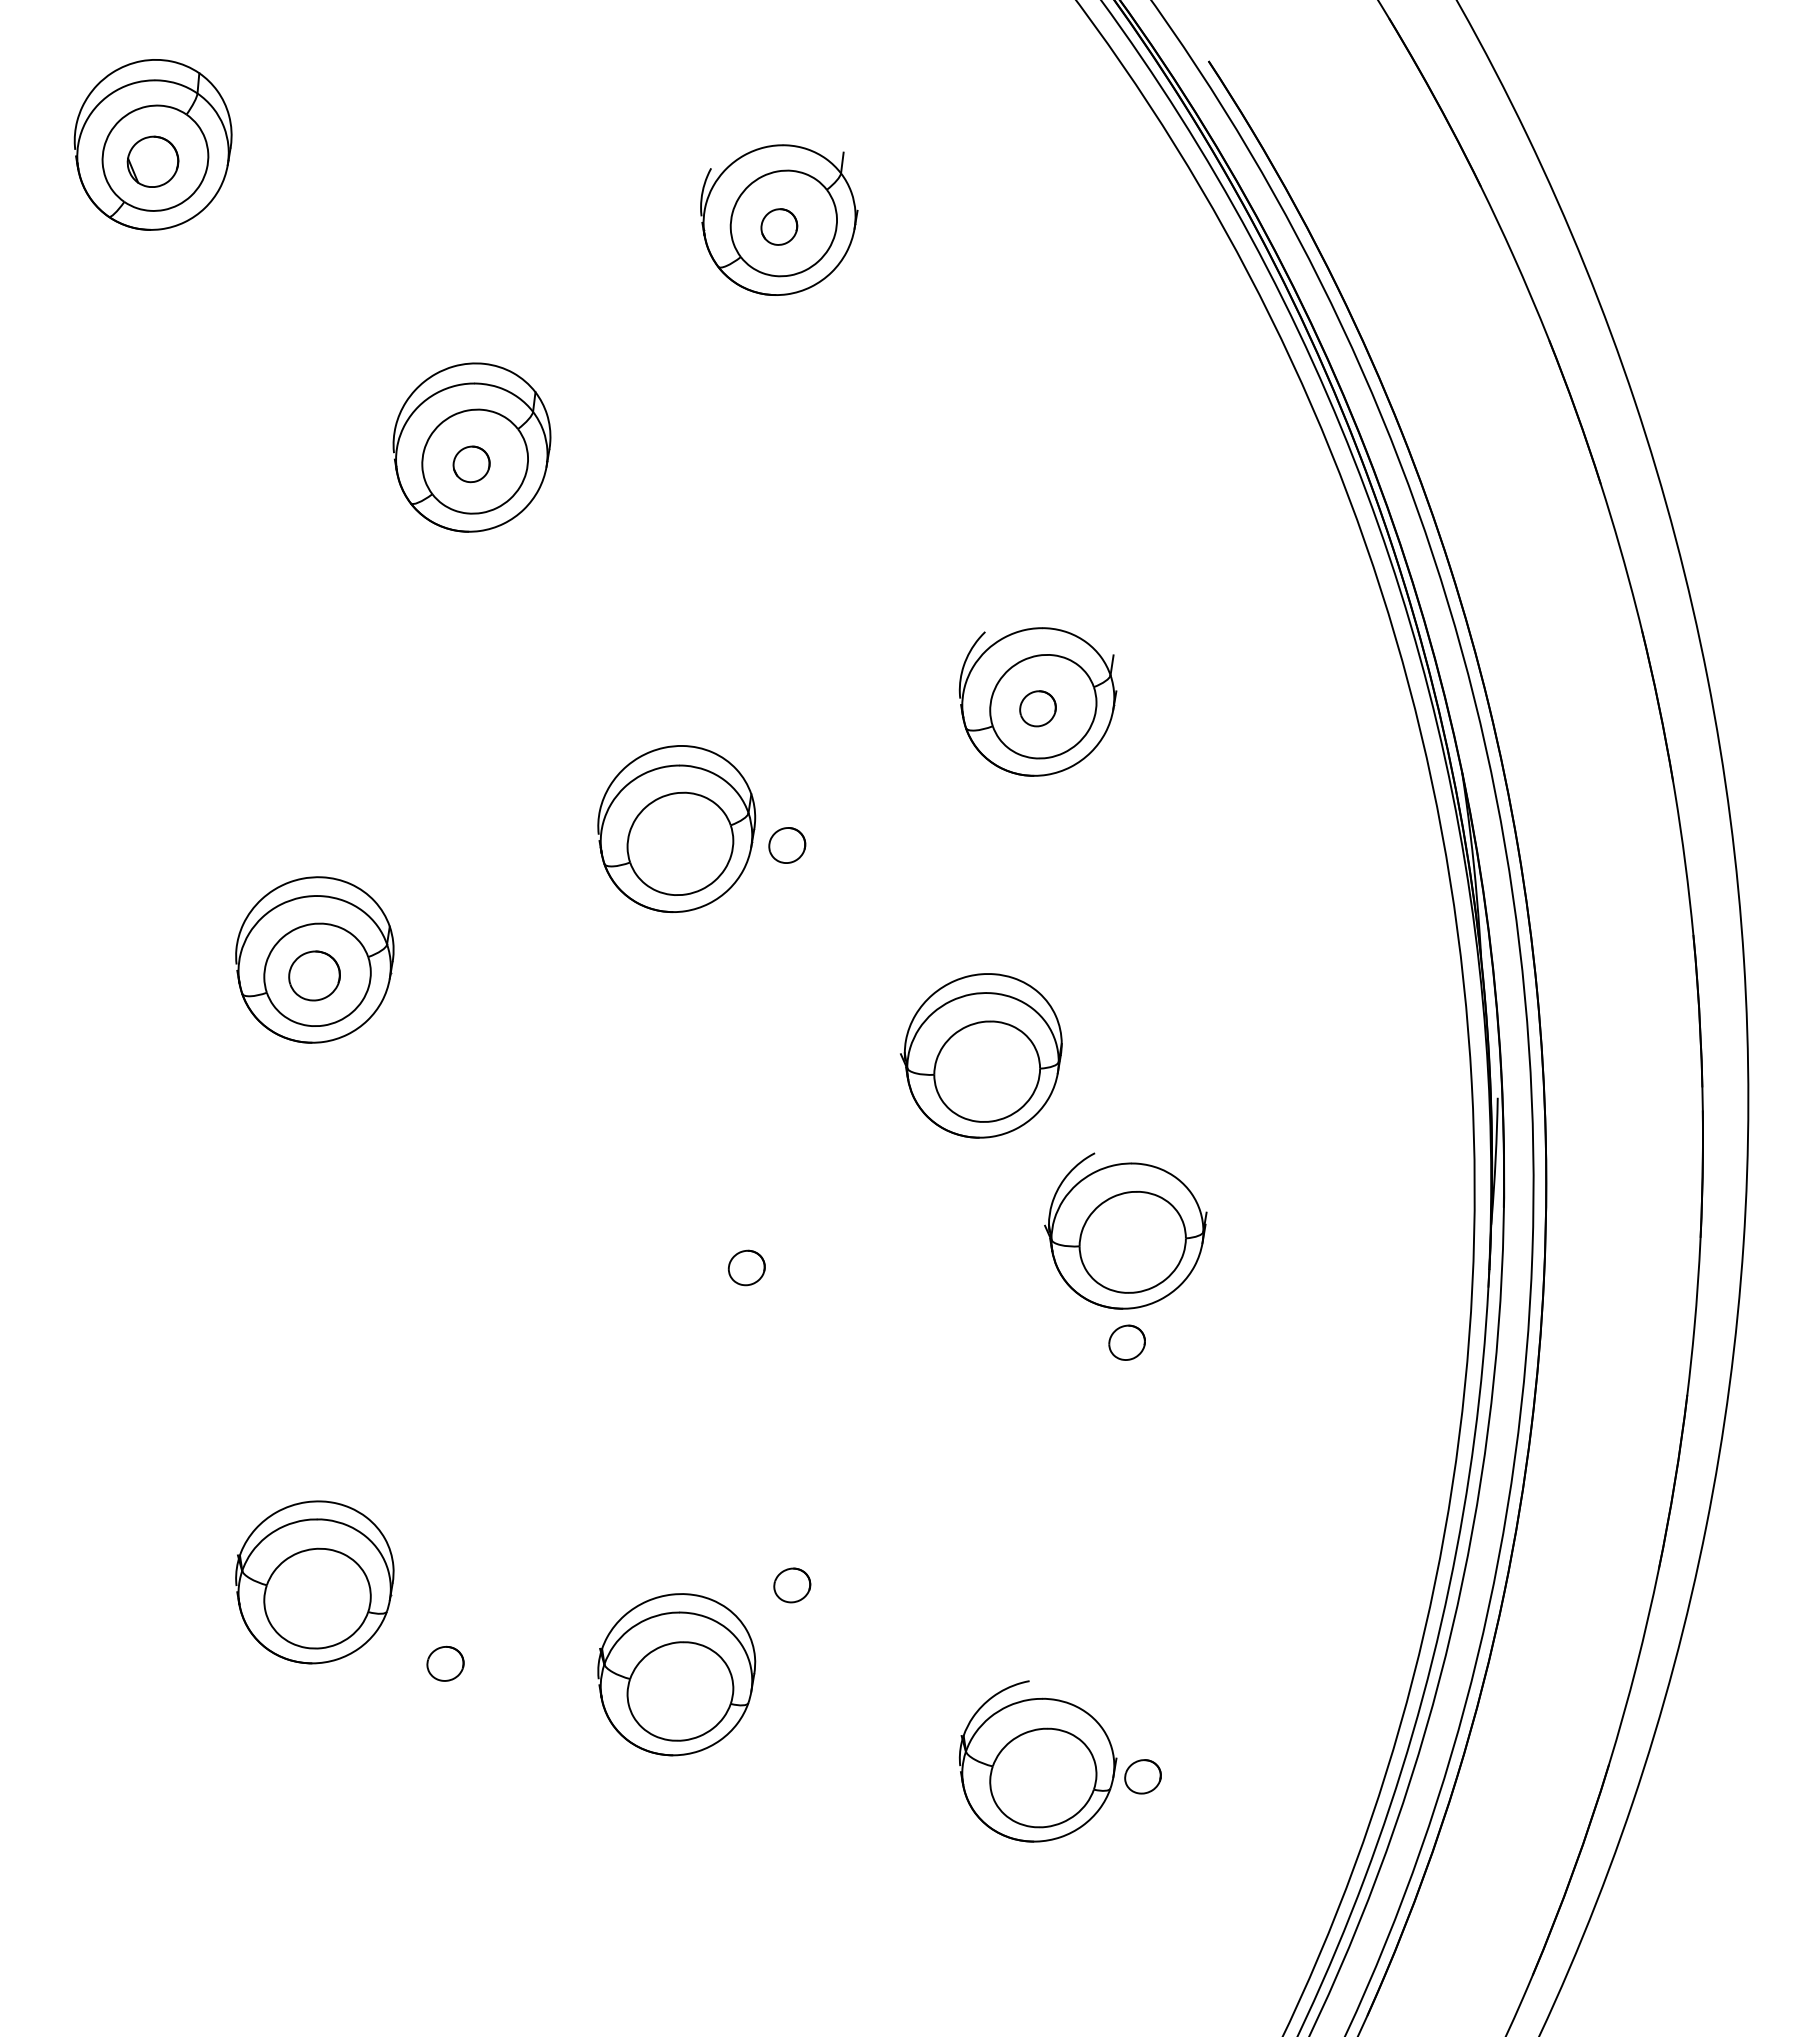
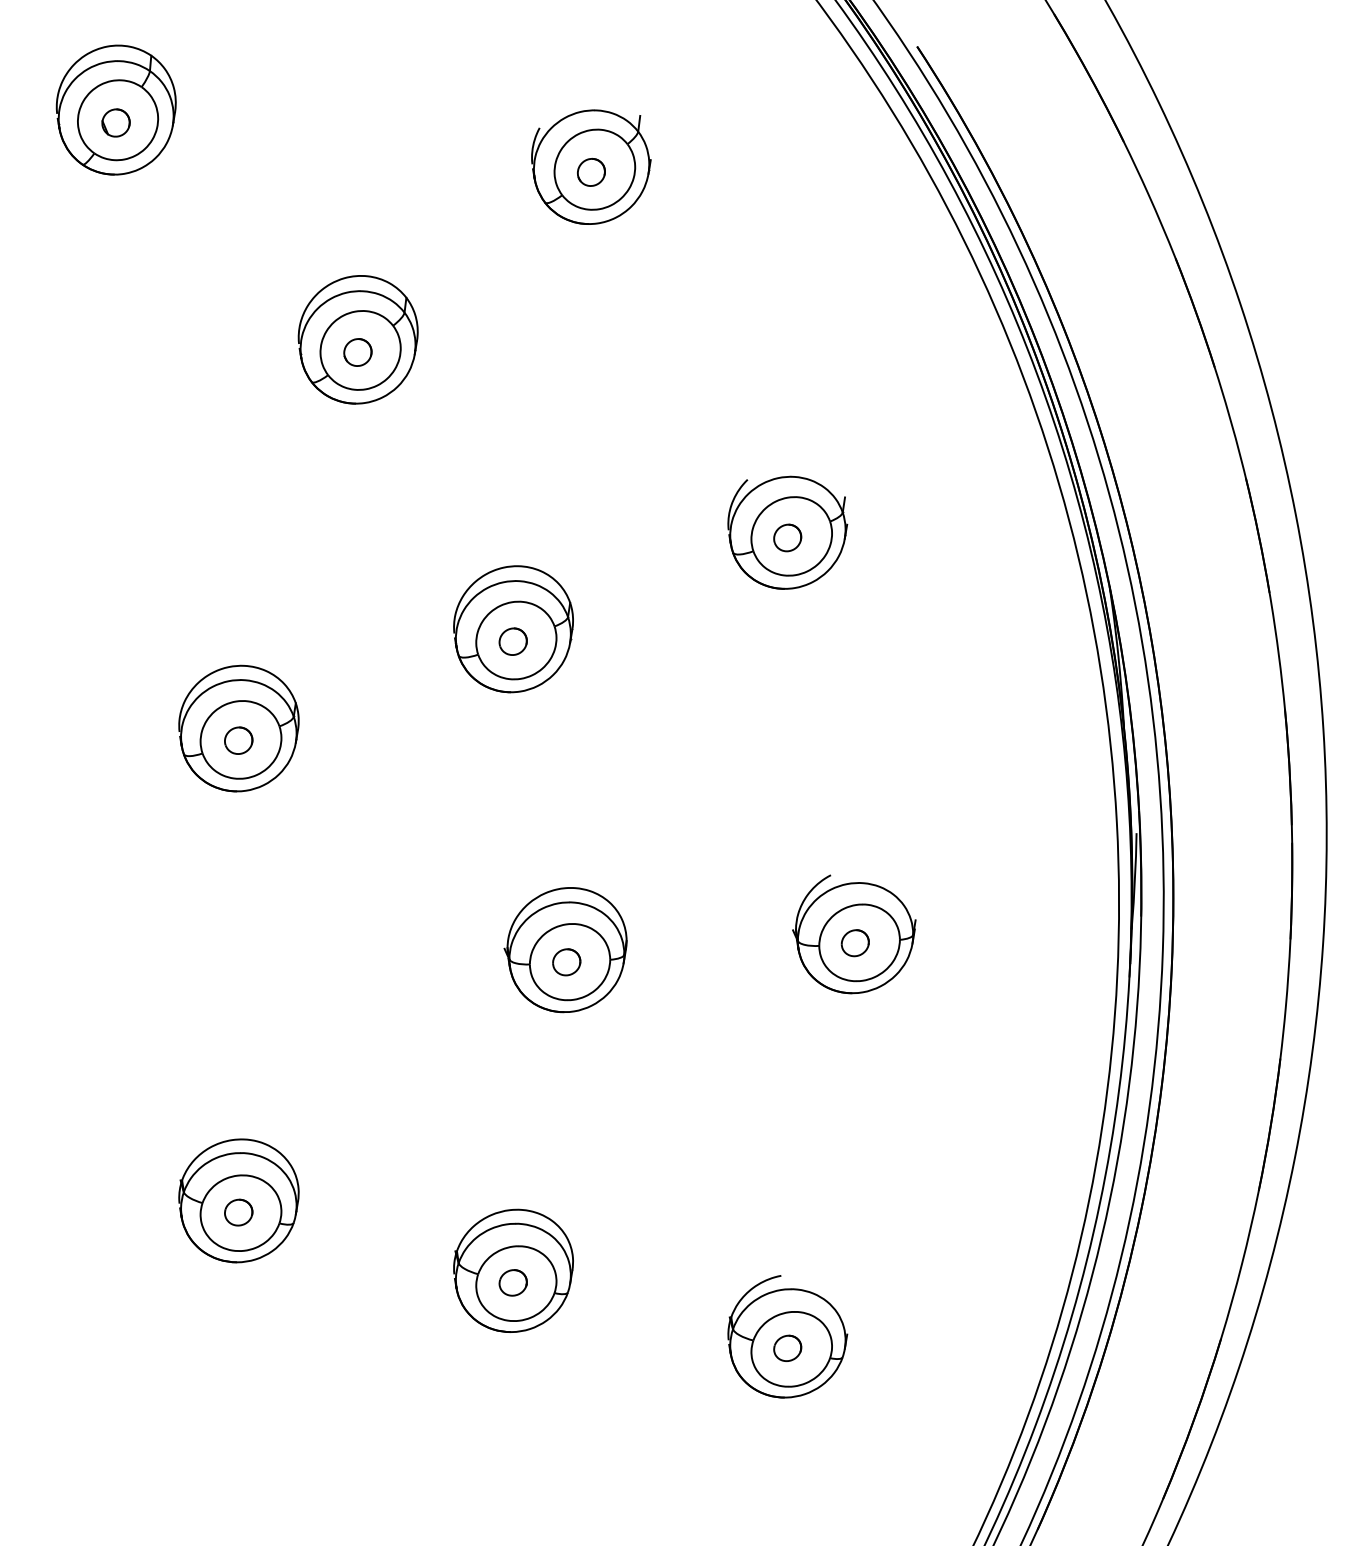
part: (152, 161) -> (115, 122), size x0.71
part: (787, 845) -> (513, 641), moved
part: (314, 975) -> (238, 740), size x0.71
part: (981, 1055) -> (565, 949), moved
part: (1126, 1342) -> (854, 942), moved
part: (792, 1585) -> (513, 1282), moved
part: (445, 1663) -> (238, 1212), moved
part: (1142, 1776) -> (787, 1348), moved

